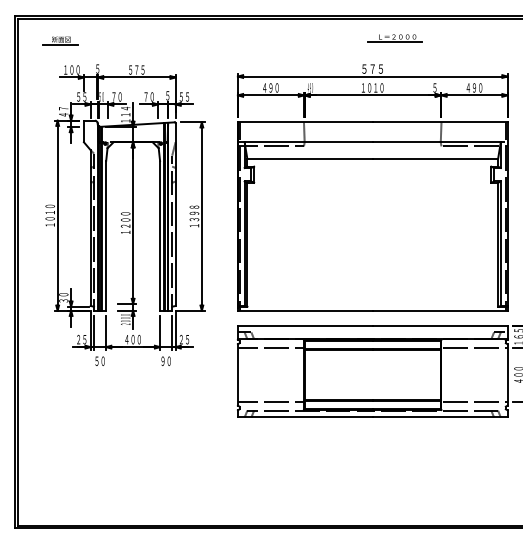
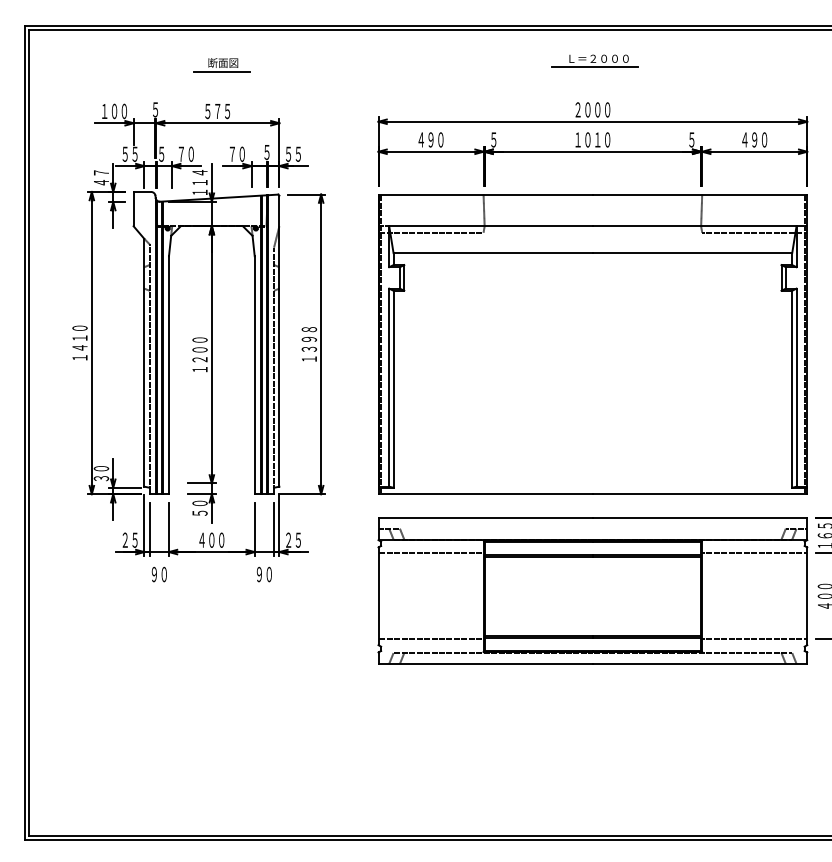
part: (394, 38) -> (594, 61), moved
part: (60, 40) -> (221, 64), moved
text: (372, 68) -> (592, 108), ５７５ -> ２０００
text: (309, 87) -> (492, 139), ４９０ -> ５
text: (101, 96) -> (161, 153), ５０ -> ５
text: (49, 218) -> (78, 347), １０１０ -> １４１０
text: (125, 319) -> (199, 508), ２０００ -> ５０
text: (96, 360) -> (153, 573), ５０ -> ９０

